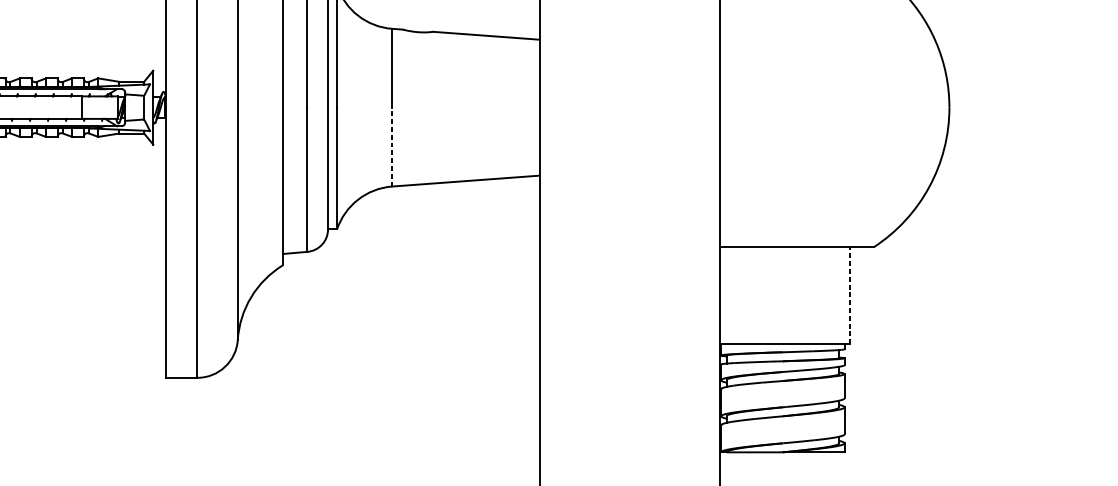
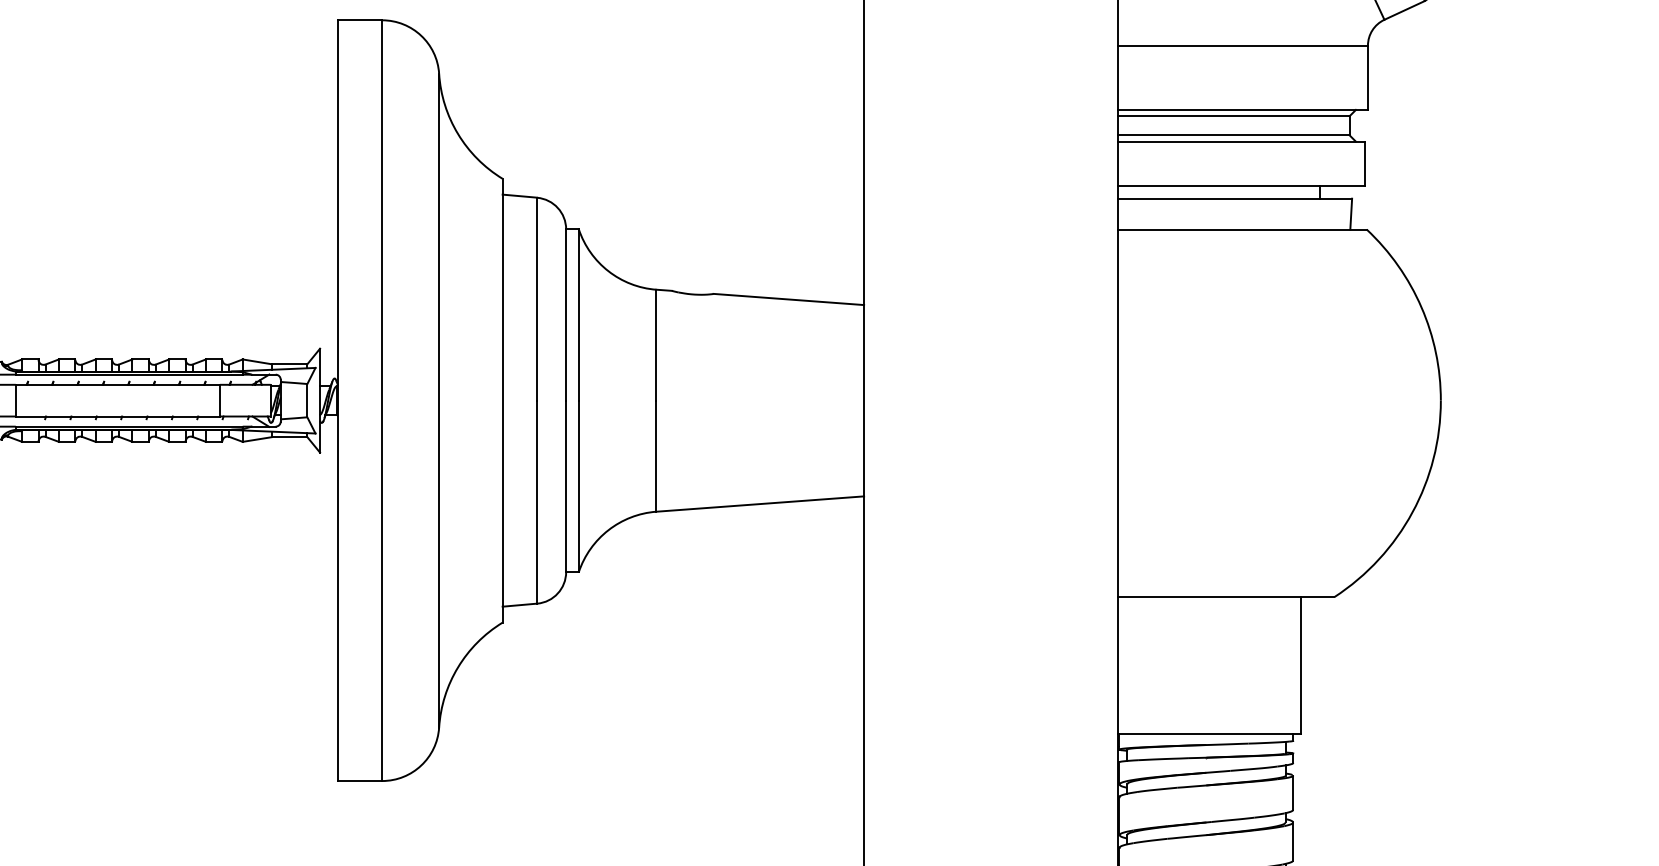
line: (392, 147) -> (656, 456), dashed -> solid
line: (850, 295) -> (1301, 664), dashed -> solid

